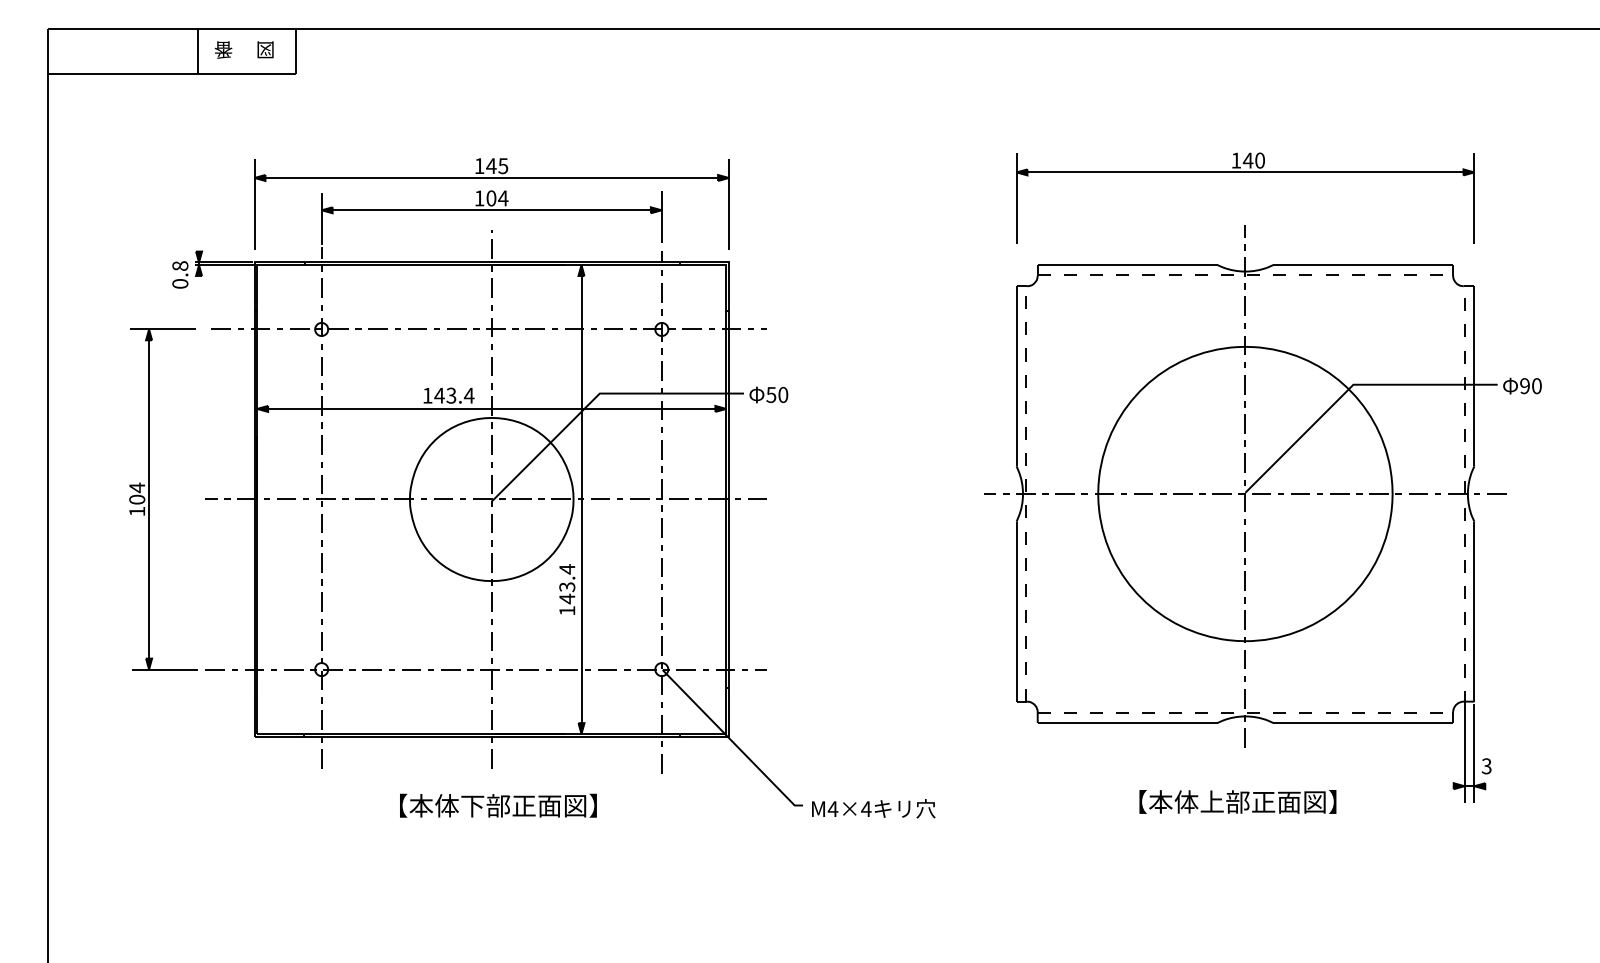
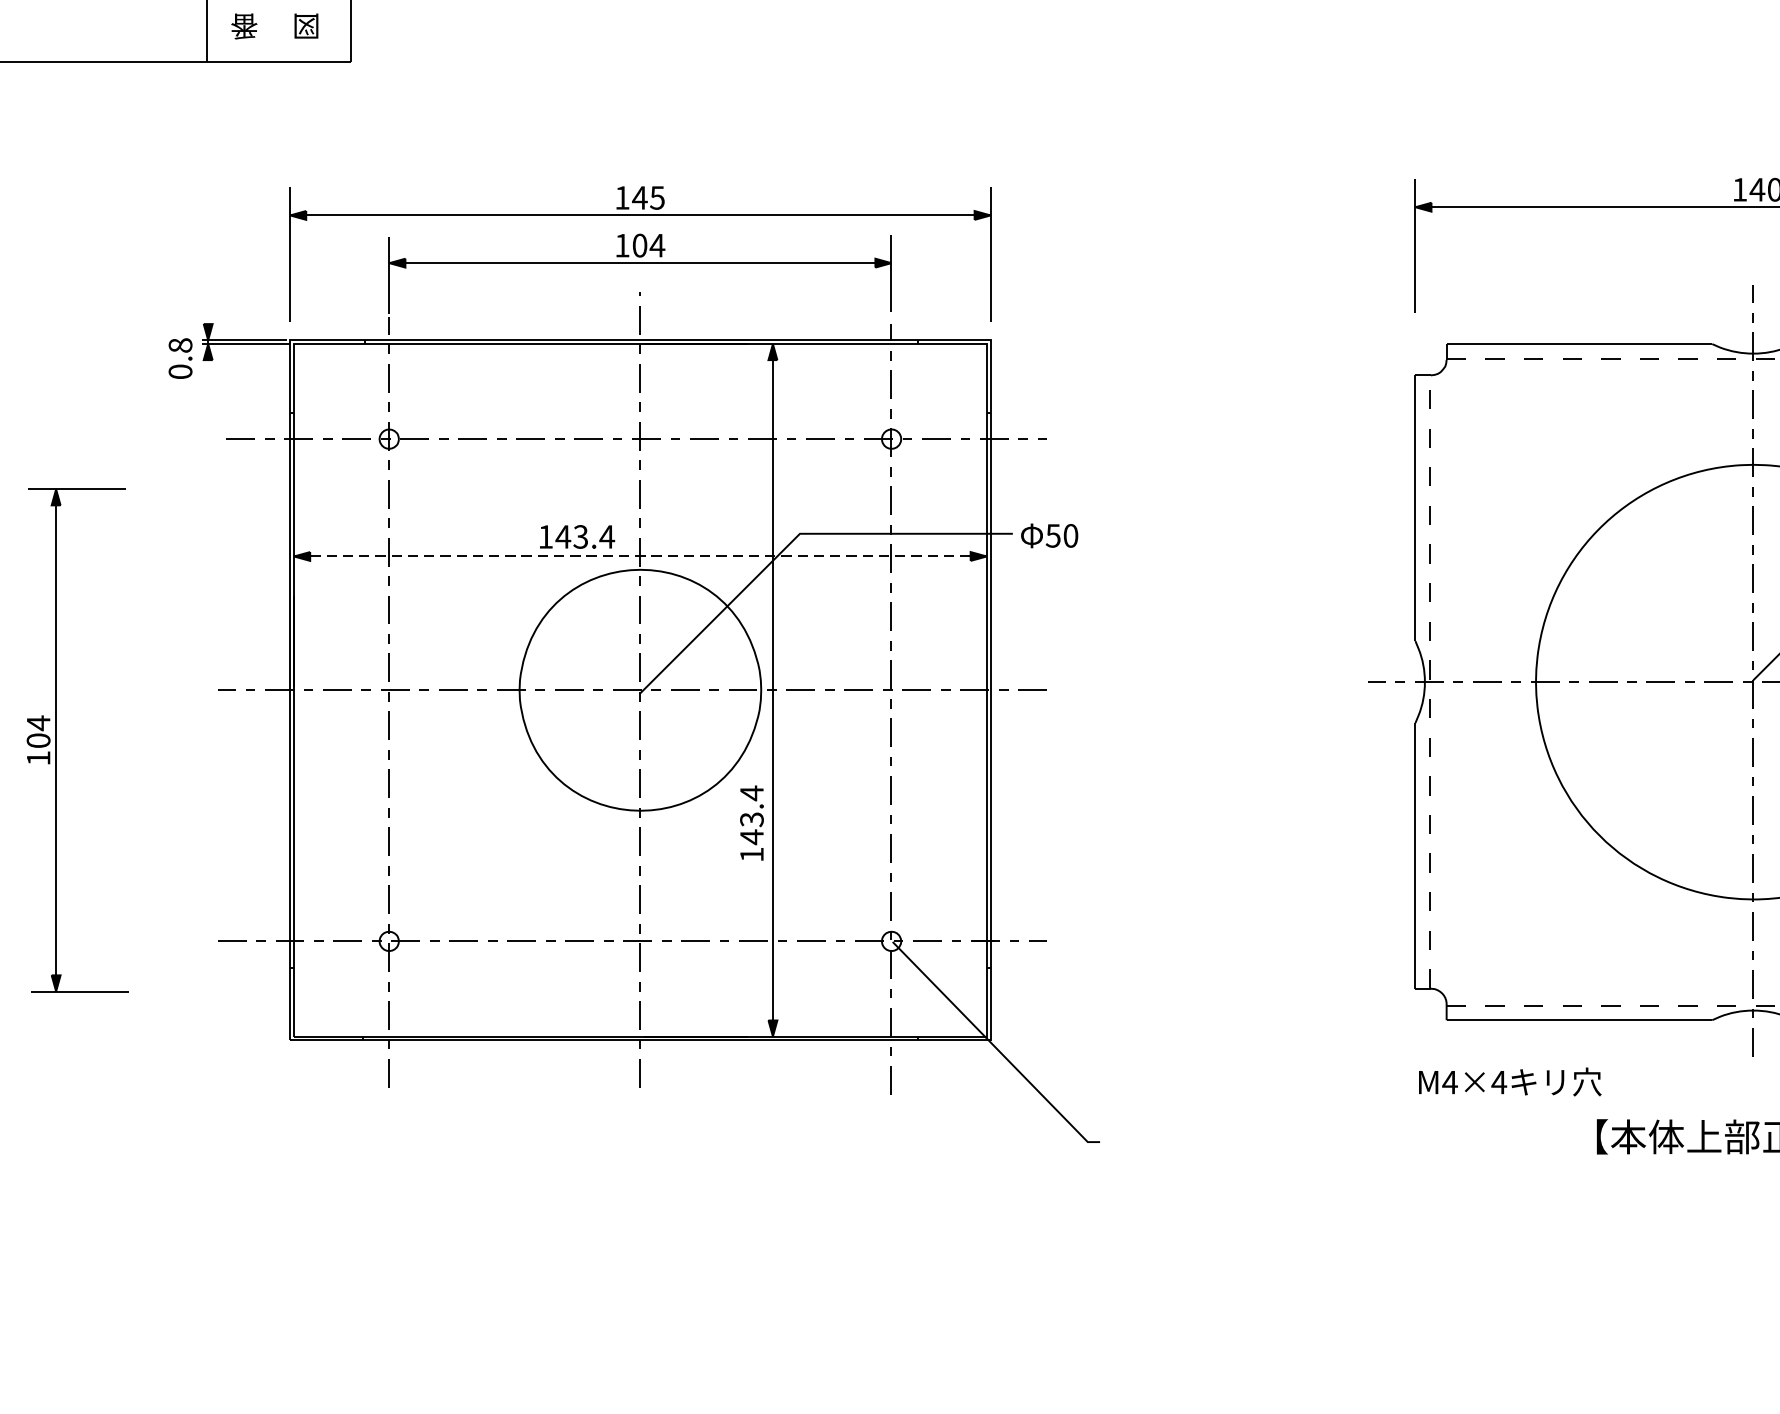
line: (491, 408) -> (640, 555), solid -> dashed
part: (149, 499) -> (56, 740), moved
part: (498, 805) -> (650, 1142), removed
part: (873, 808) -> (1509, 1081), moved

